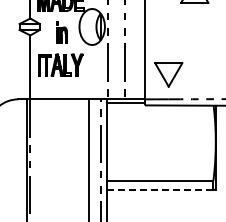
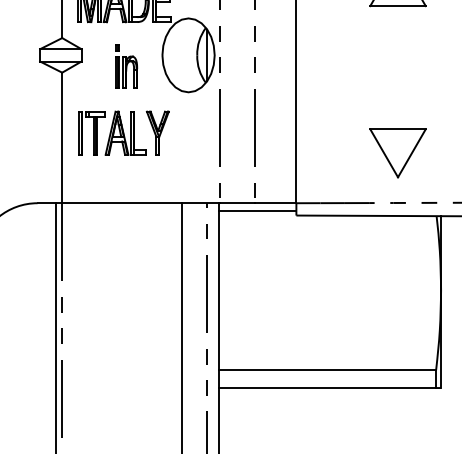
part: (168, 74) -> (397, 152), moved
line: (159, 189) -> (325, 387), dashed -> solid

